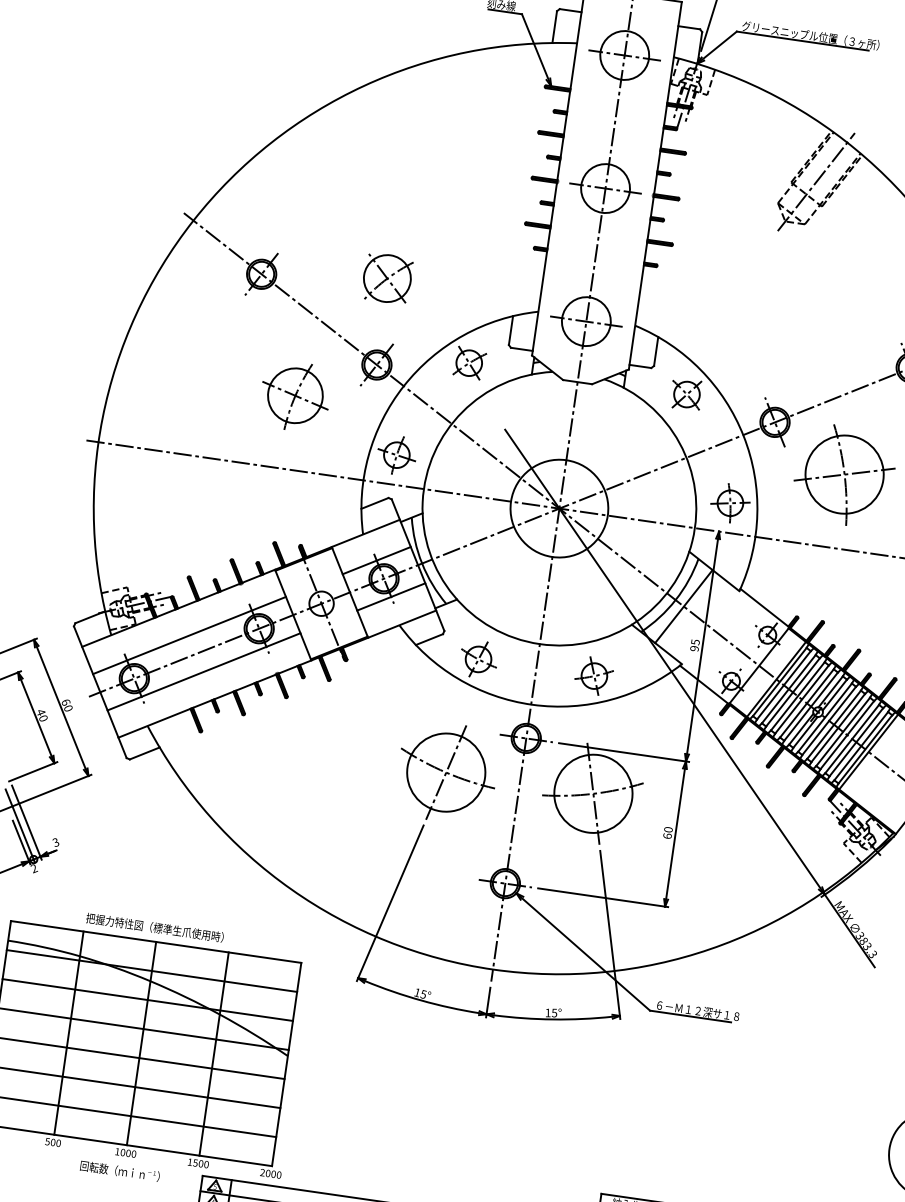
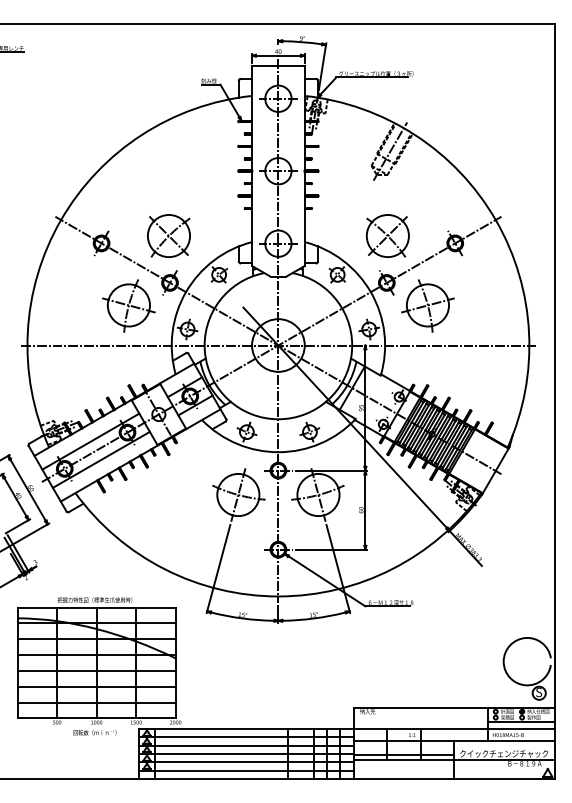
part: (386, 277) -> (168, 235), size x1.67
part: (788, 335) -> (387, 235), added
part: (294, 395) -> (128, 305), size x1.43

